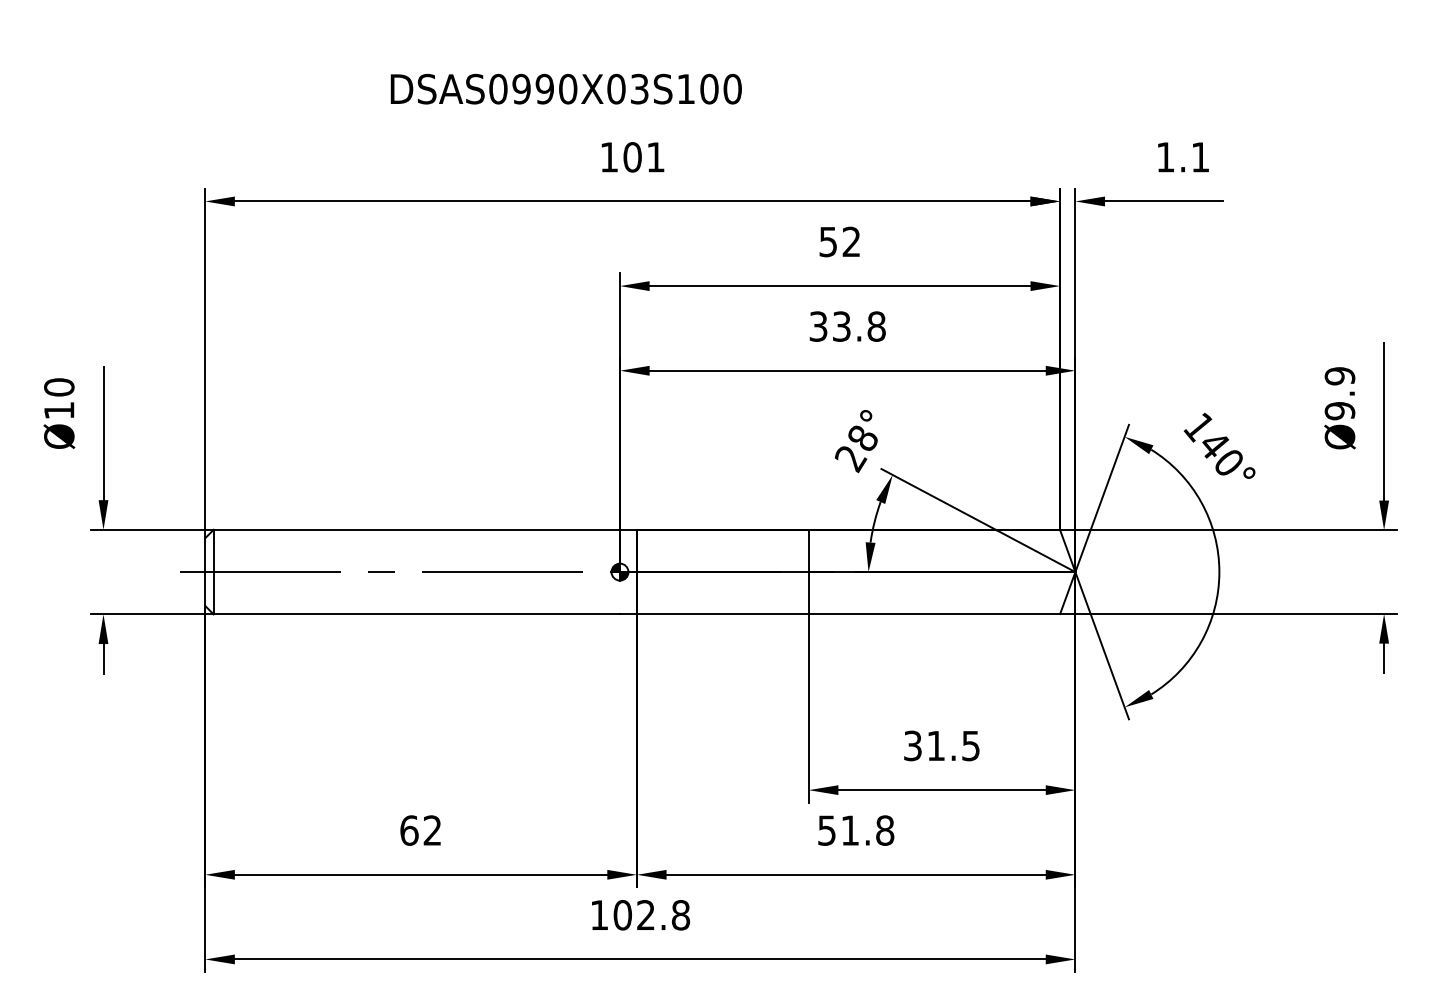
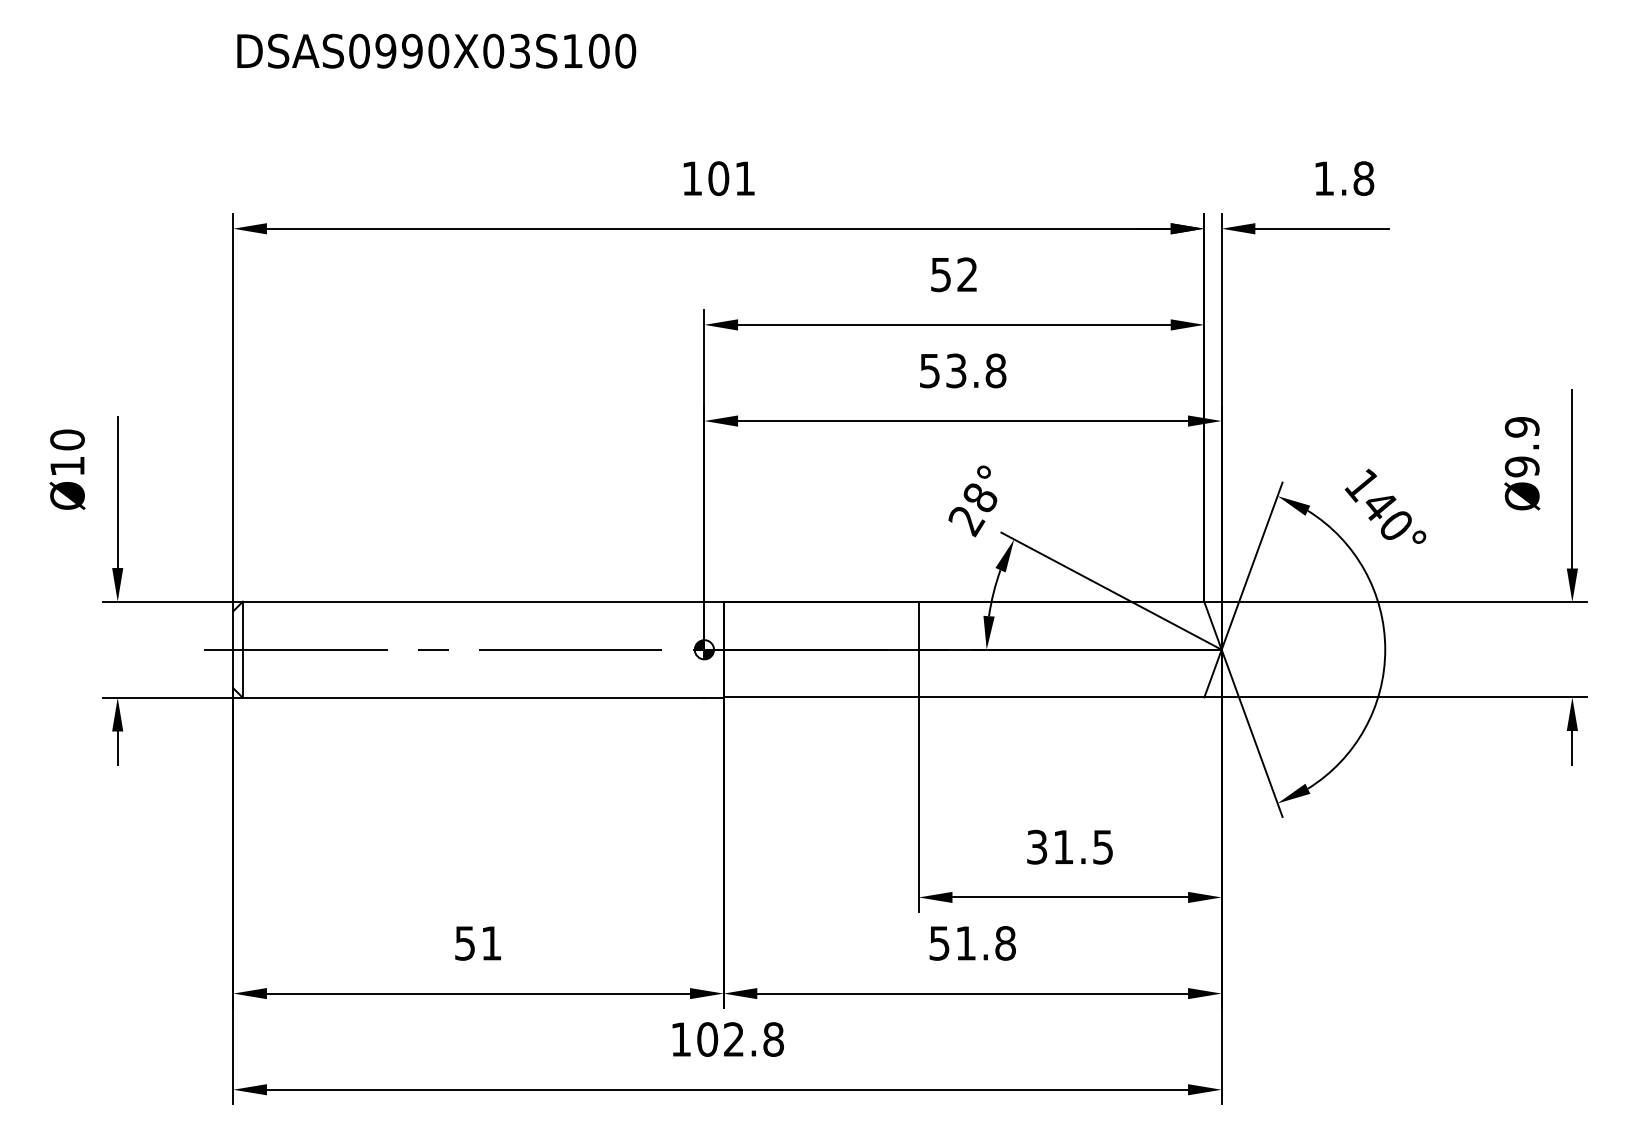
text: (565, 88) -> (435, 50), moved
text: (1200, 157) -> (1363, 178), 1.1 -> 1.8
text: (818, 326) -> (929, 370), 33.8 -> 53.8
text: (420, 830) -> (477, 943), 62 -> 51

